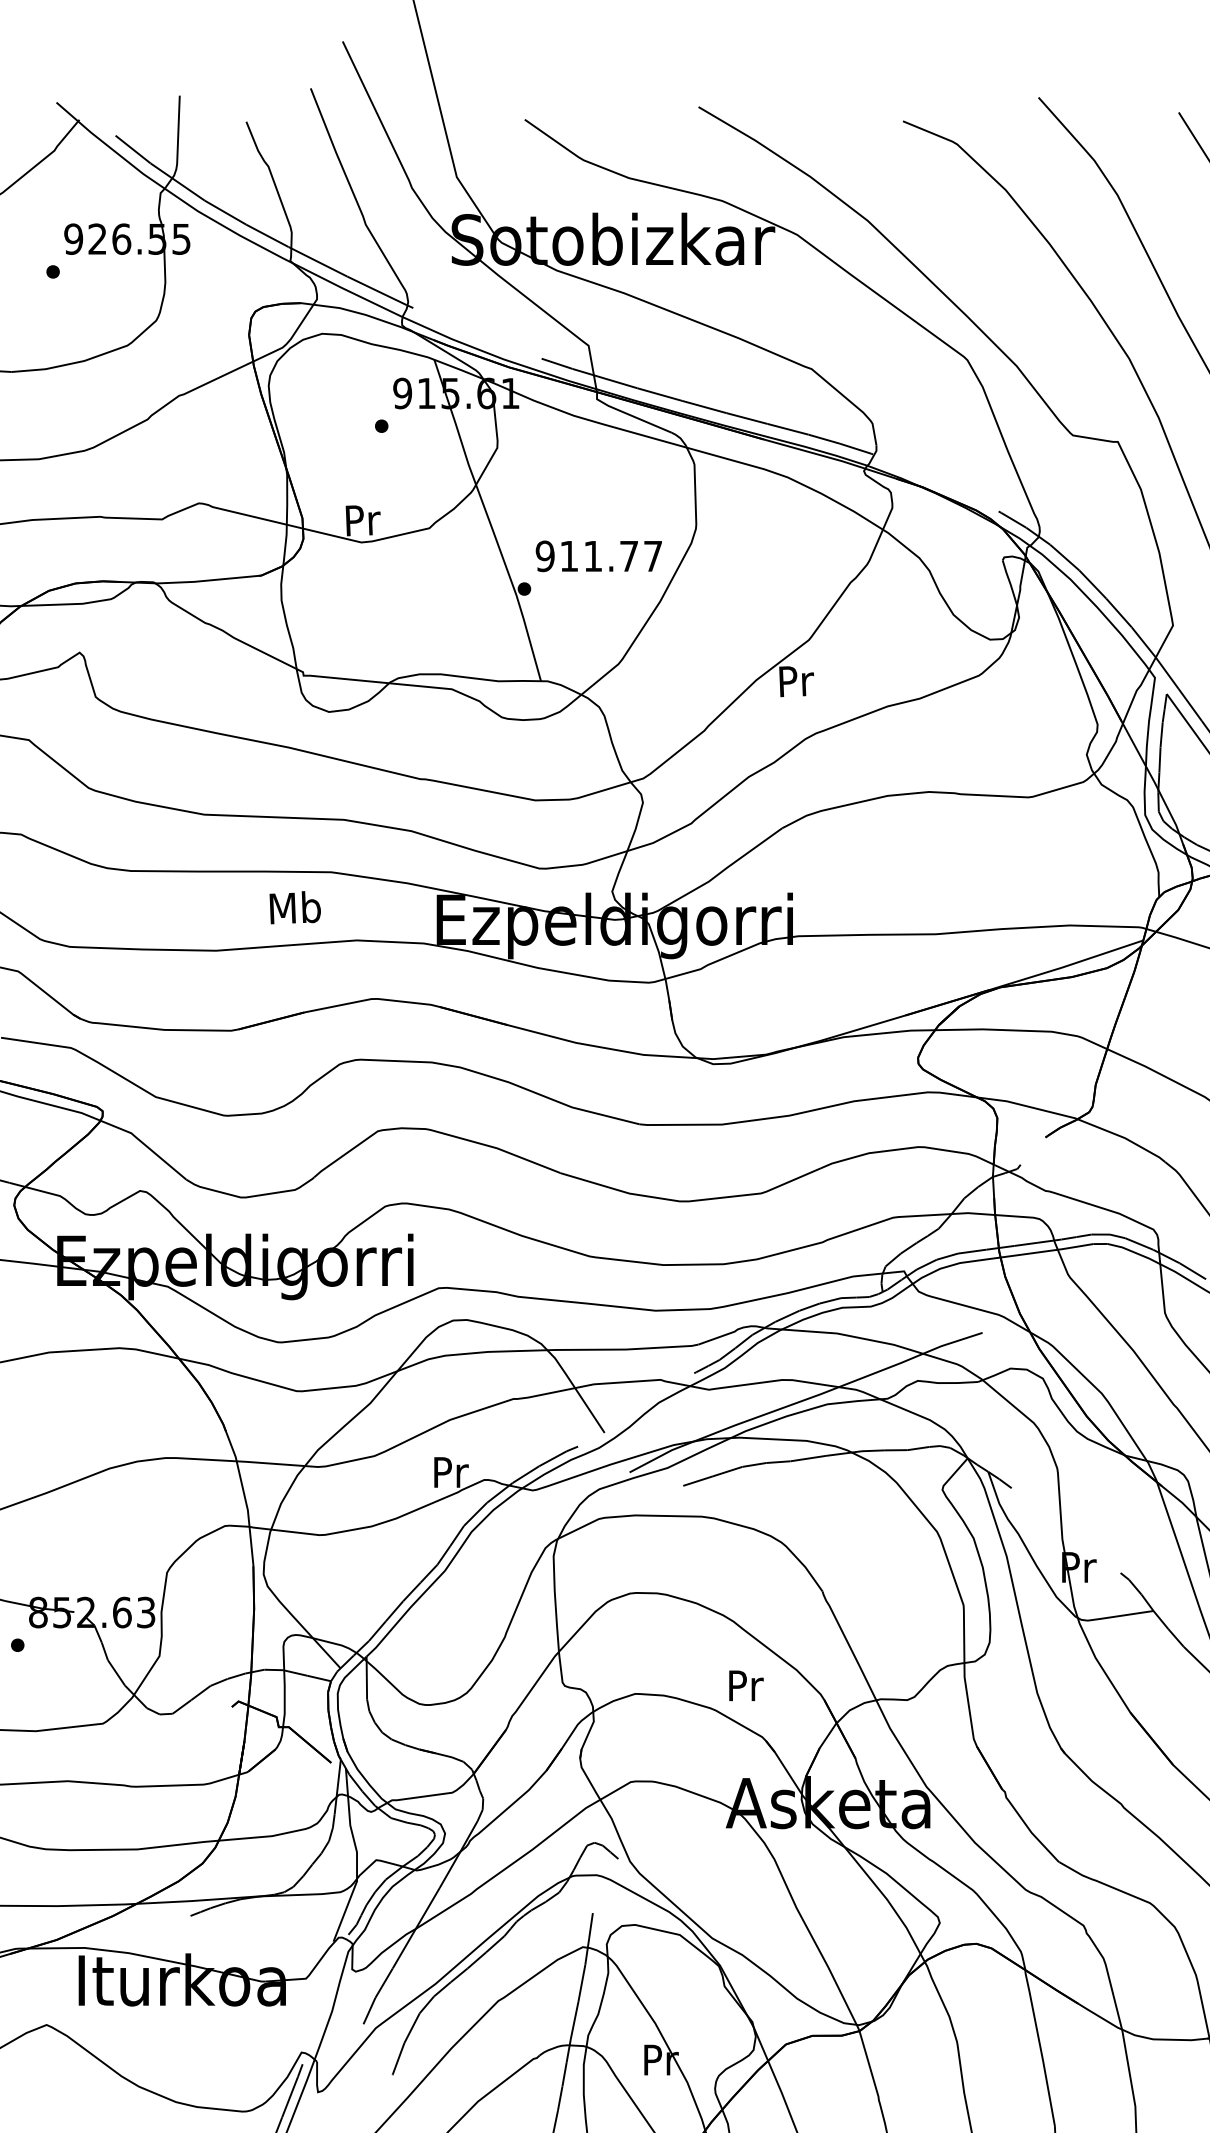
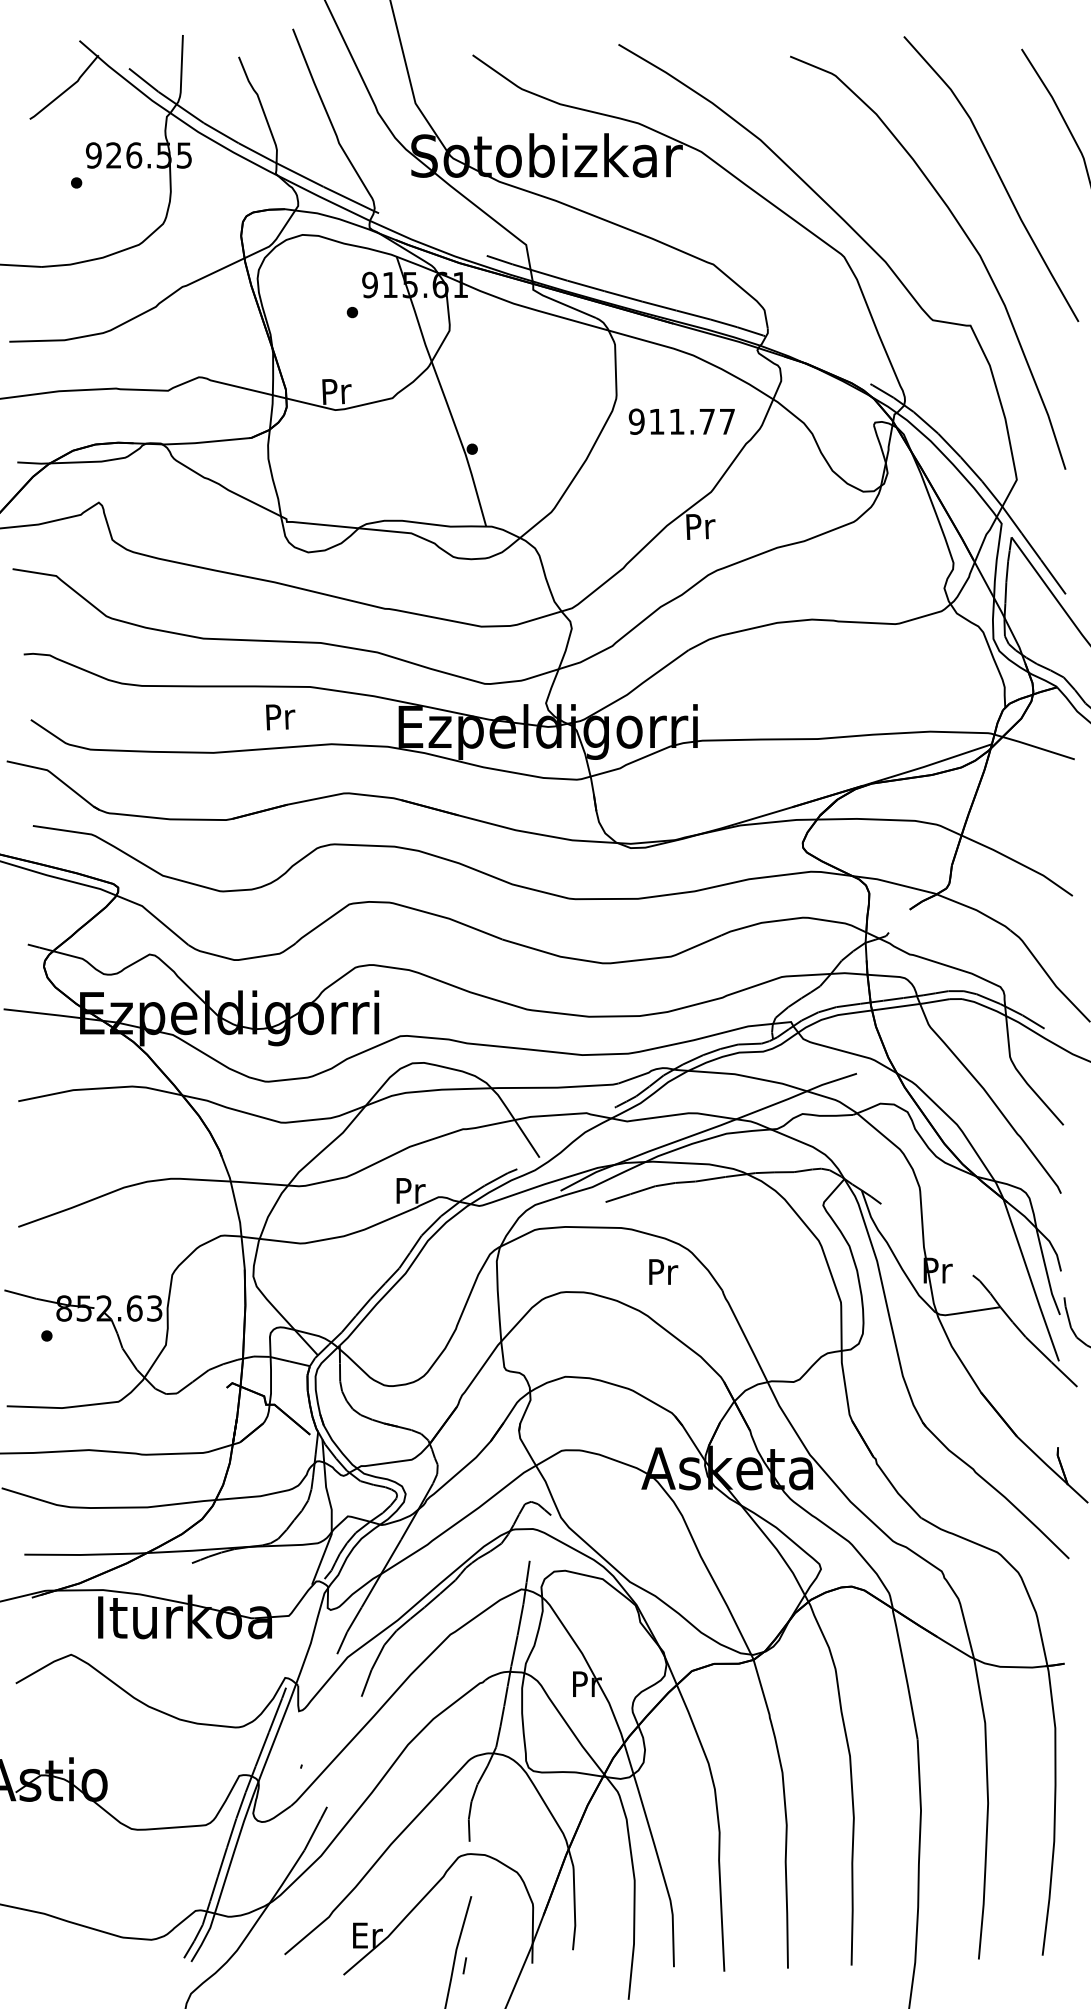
text: (598, 556) -> (681, 421), moved
text: (294, 907) -> (279, 716), Mb -> Pr
text: (746, 1685) -> (663, 1271), moved

